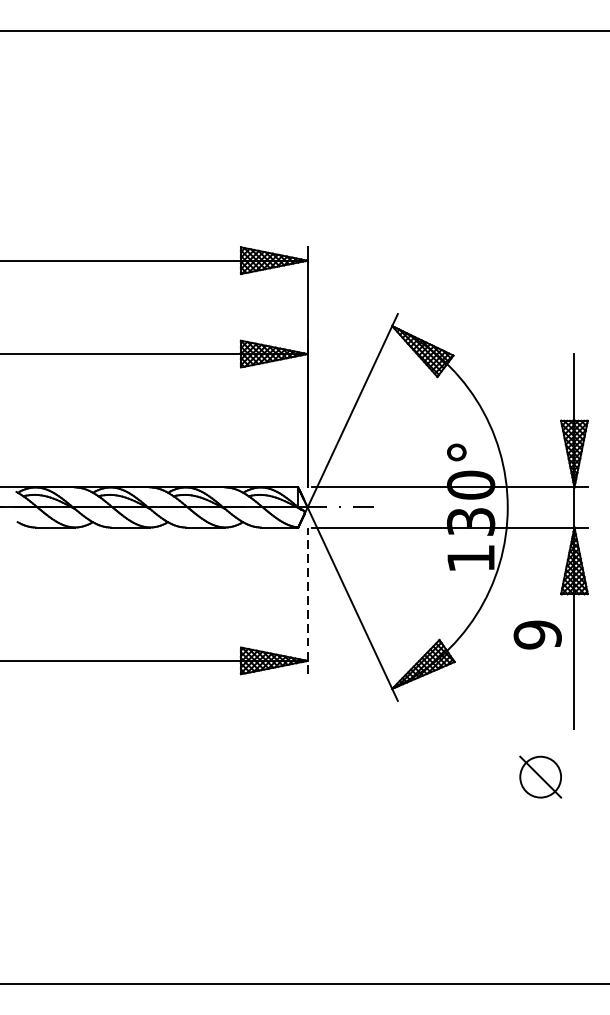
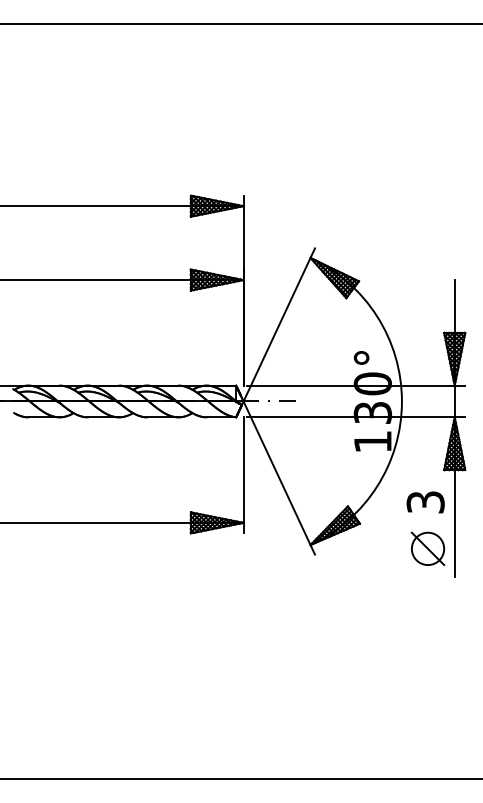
line: (307, 599) -> (243, 474), dashed -> solid
text: (537, 635) -> (425, 502), 9 -> 3
part: (540, 776) -> (427, 548), moved

